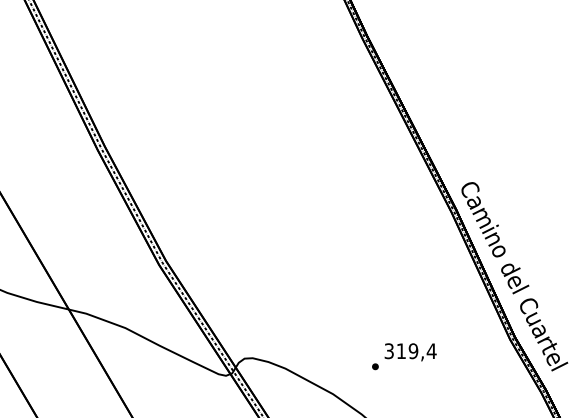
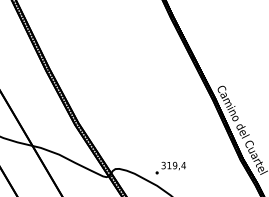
text: (403, 355) -> (170, 167), moved

